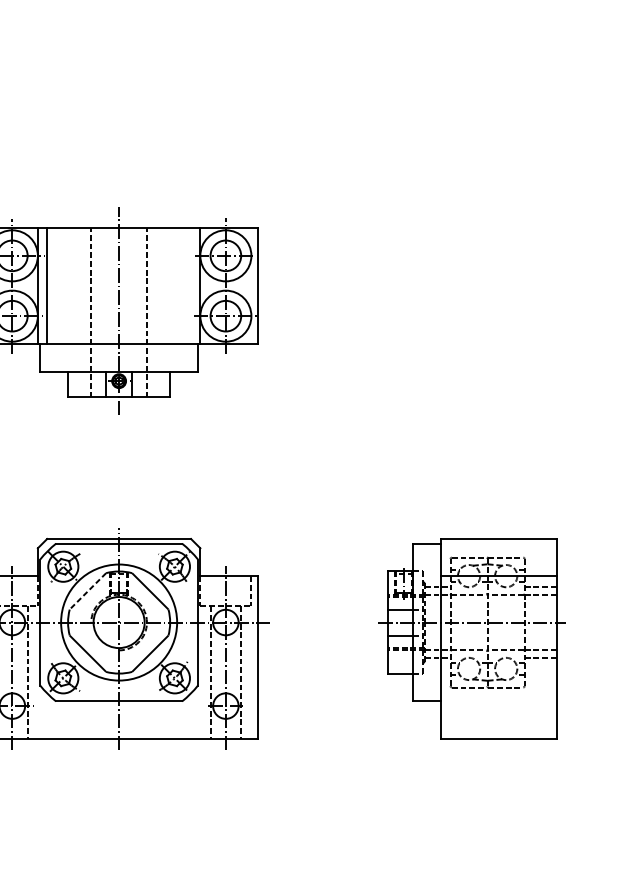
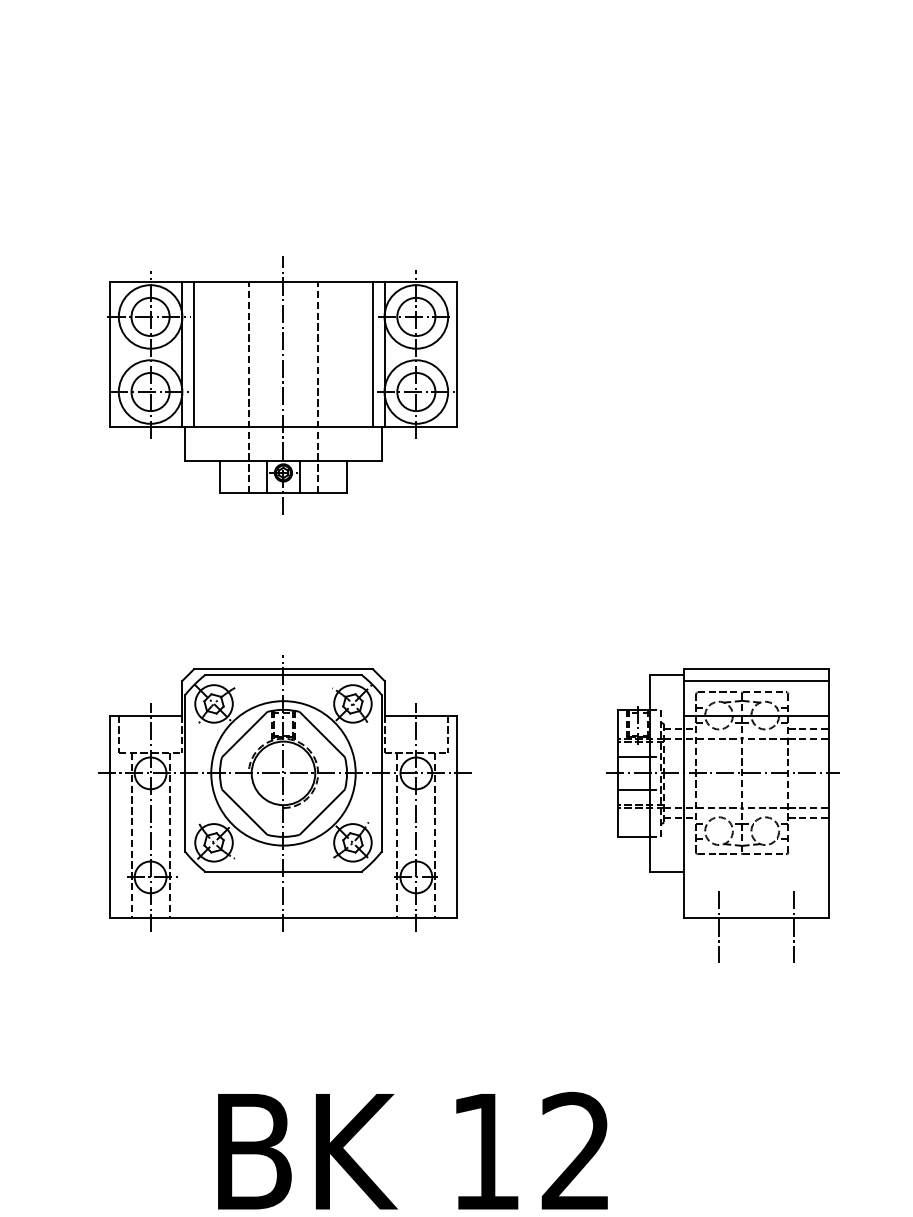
line: (191, 286) -> (373, 354), added
line: (499, 547) -> (756, 680), added
line: (87, 591) -> (244, 734), dashed -> solid
line: (469, 746) -> (719, 927), added
line: (529, 746) -> (794, 927), added

